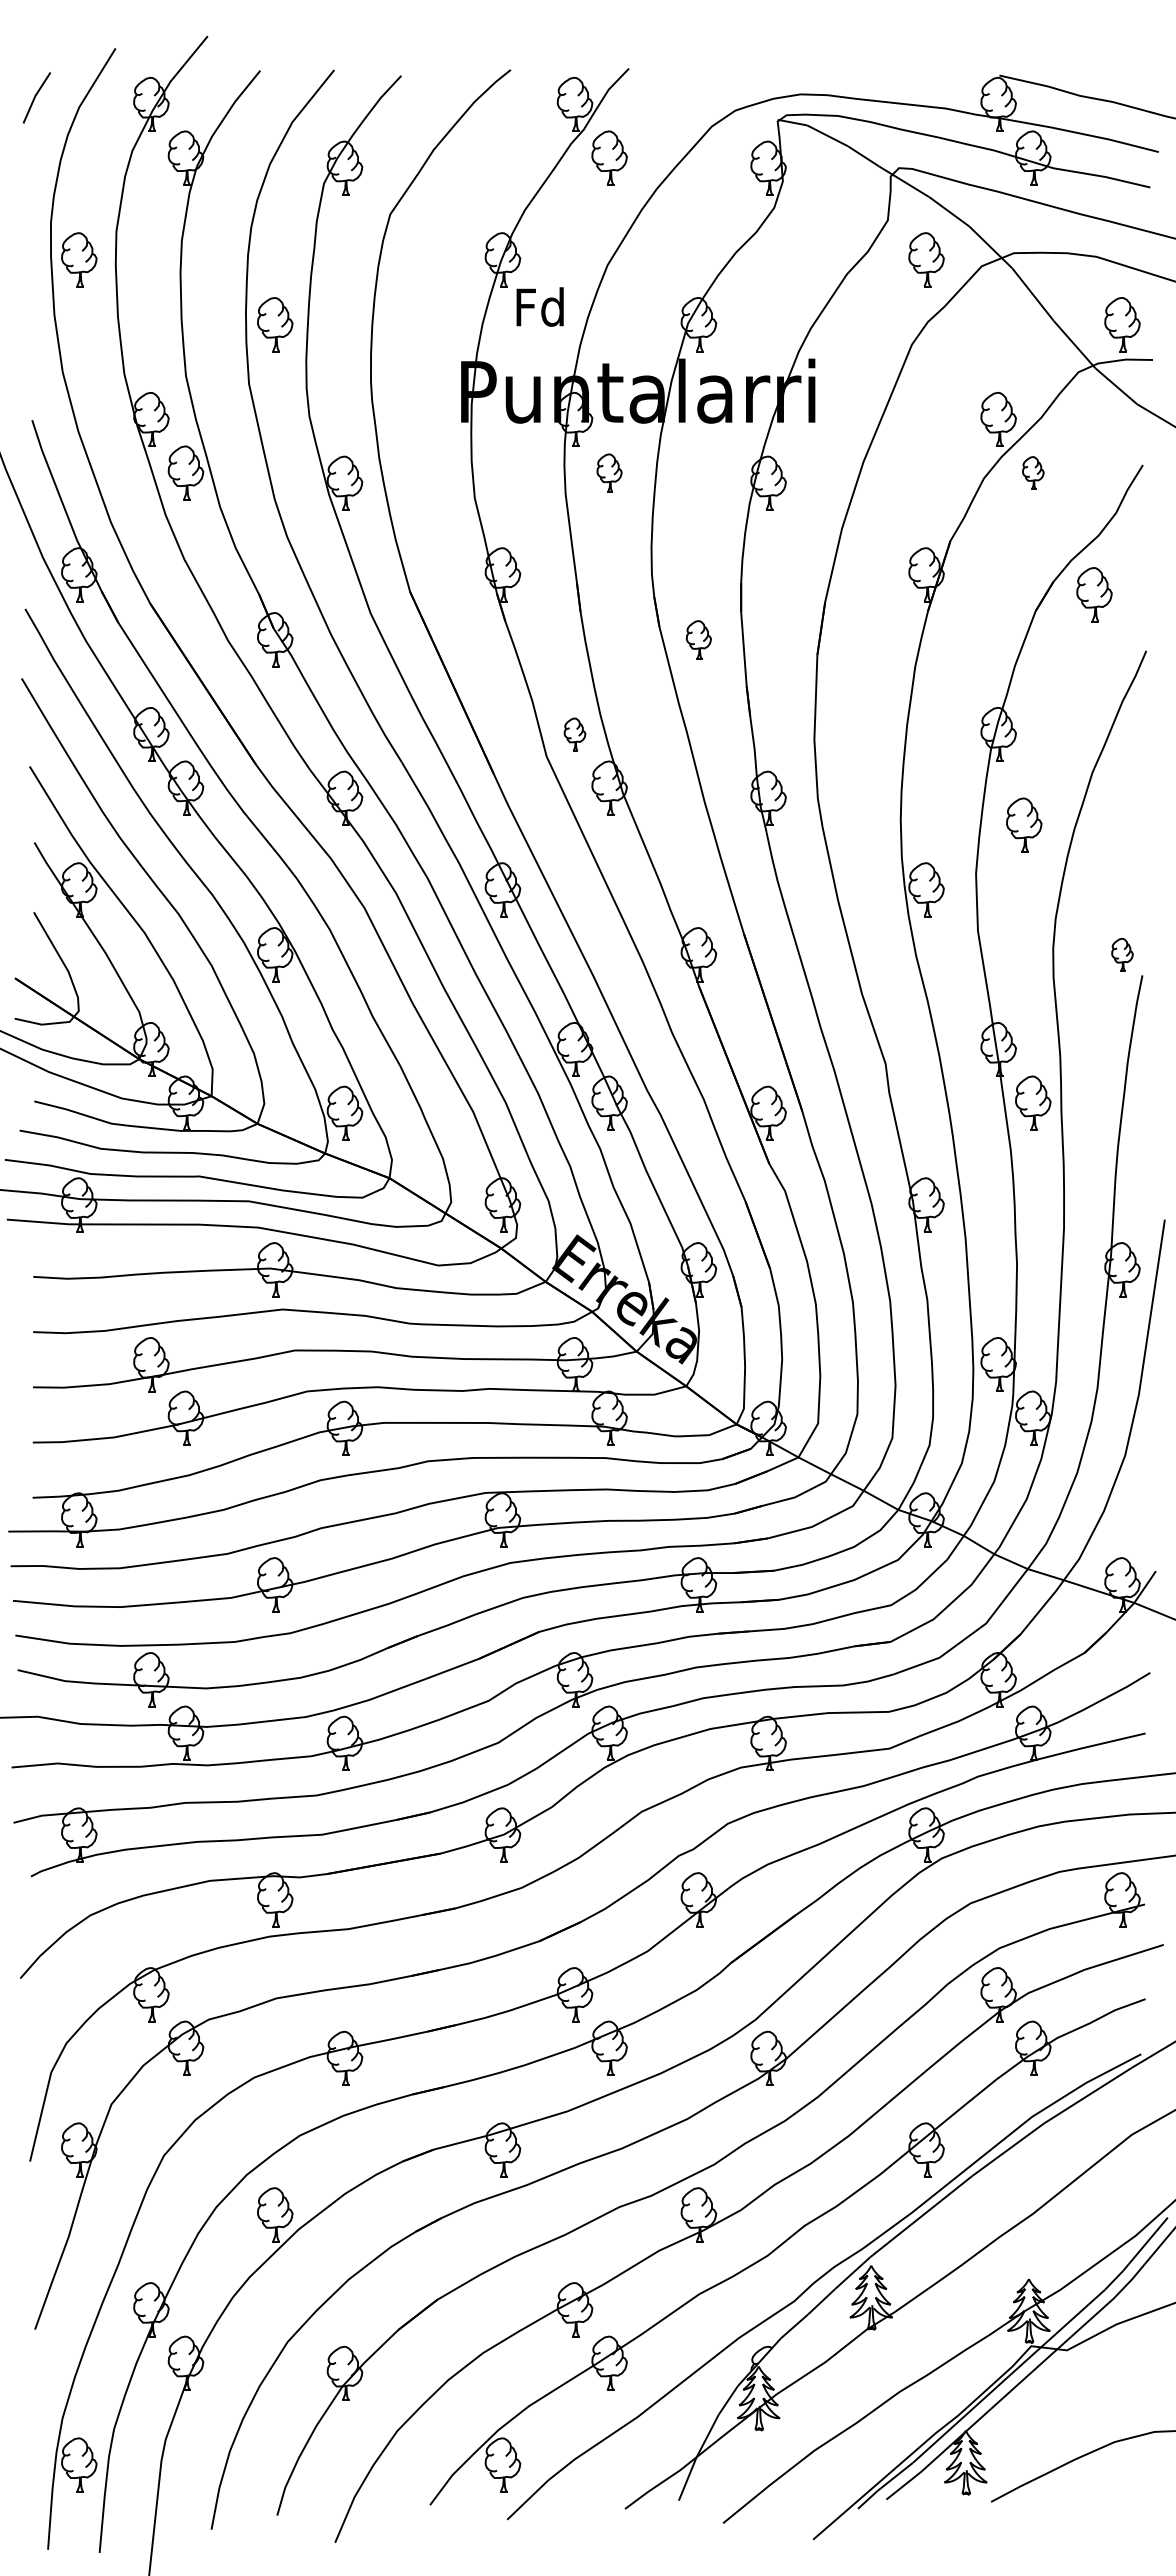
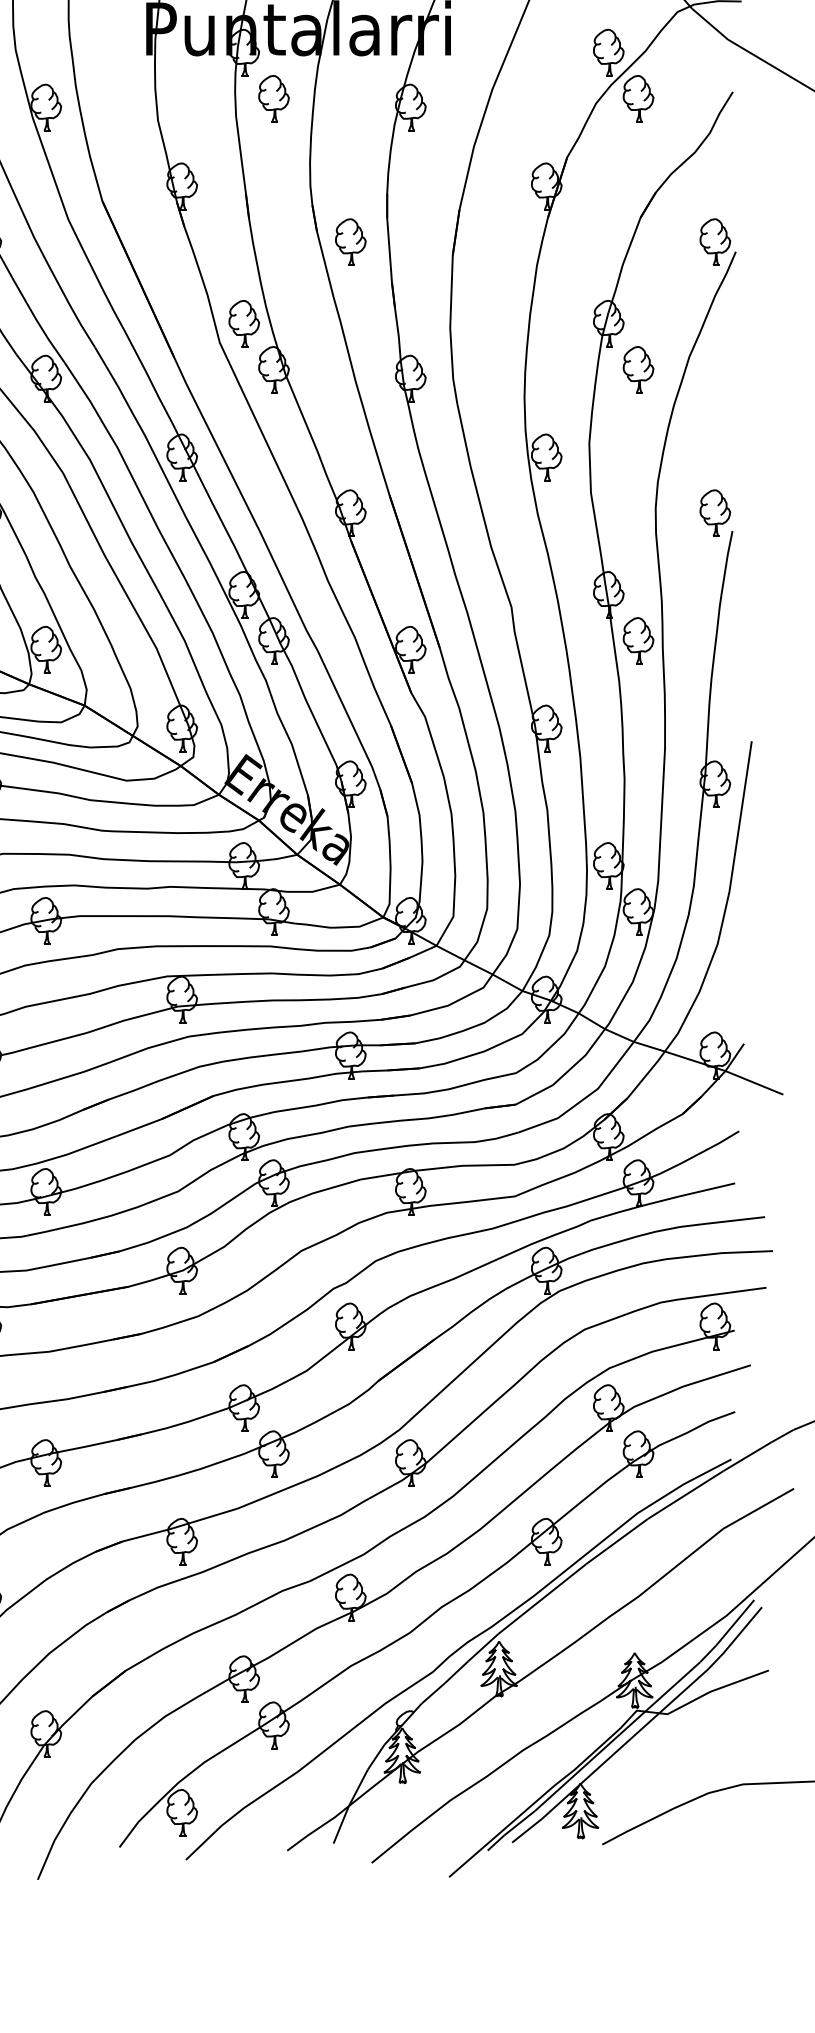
part: (609, 472) -> (273, 98), size x1.43
part: (1033, 472) -> (638, 98), size x1.67
part: (1094, 594) -> (715, 242), moved
part: (698, 639) -> (350, 242), size x1.43
part: (574, 734) -> (243, 323), size x1.67
part: (1024, 824) -> (638, 369), moved
part: (1122, 954) -> (715, 513), size x1.67

